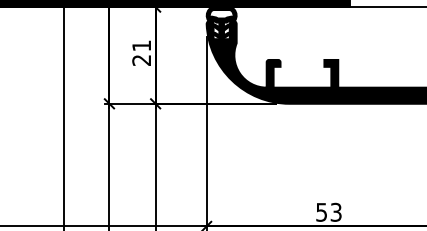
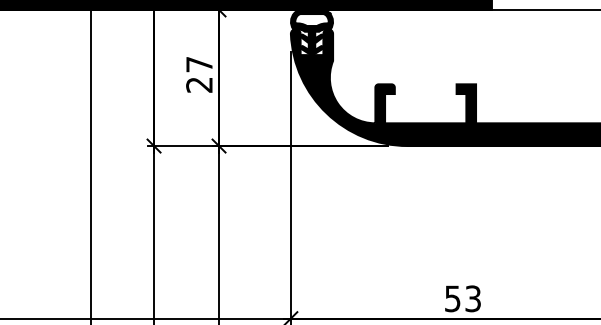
text: (141, 45) -> (199, 64), 21 -> 27

